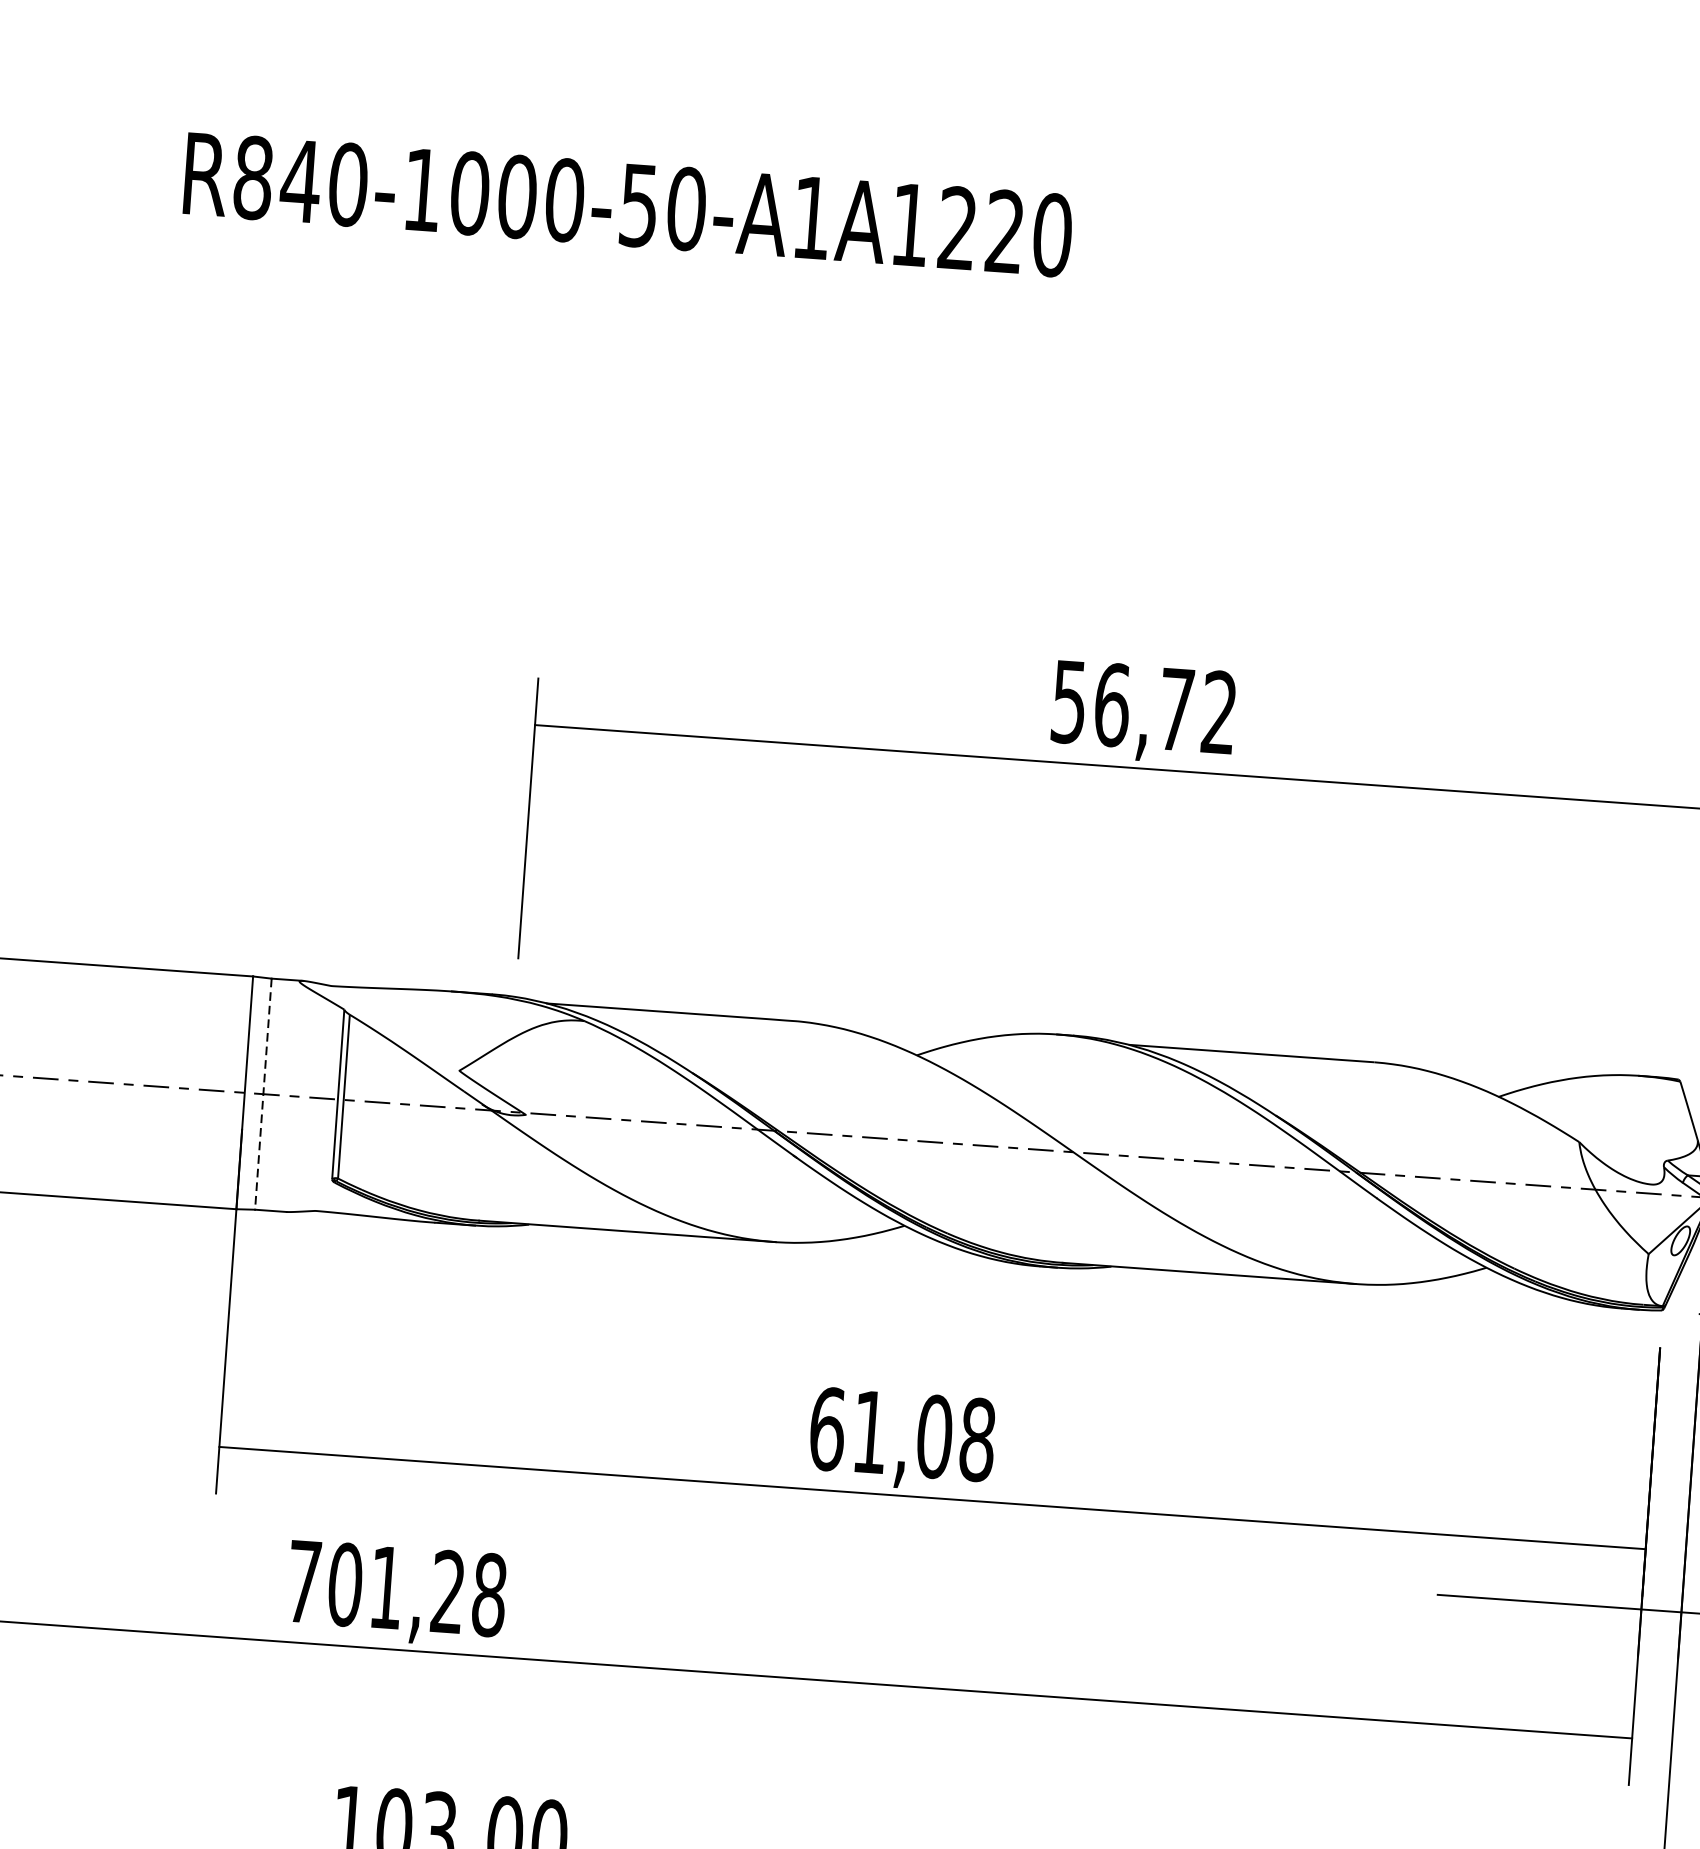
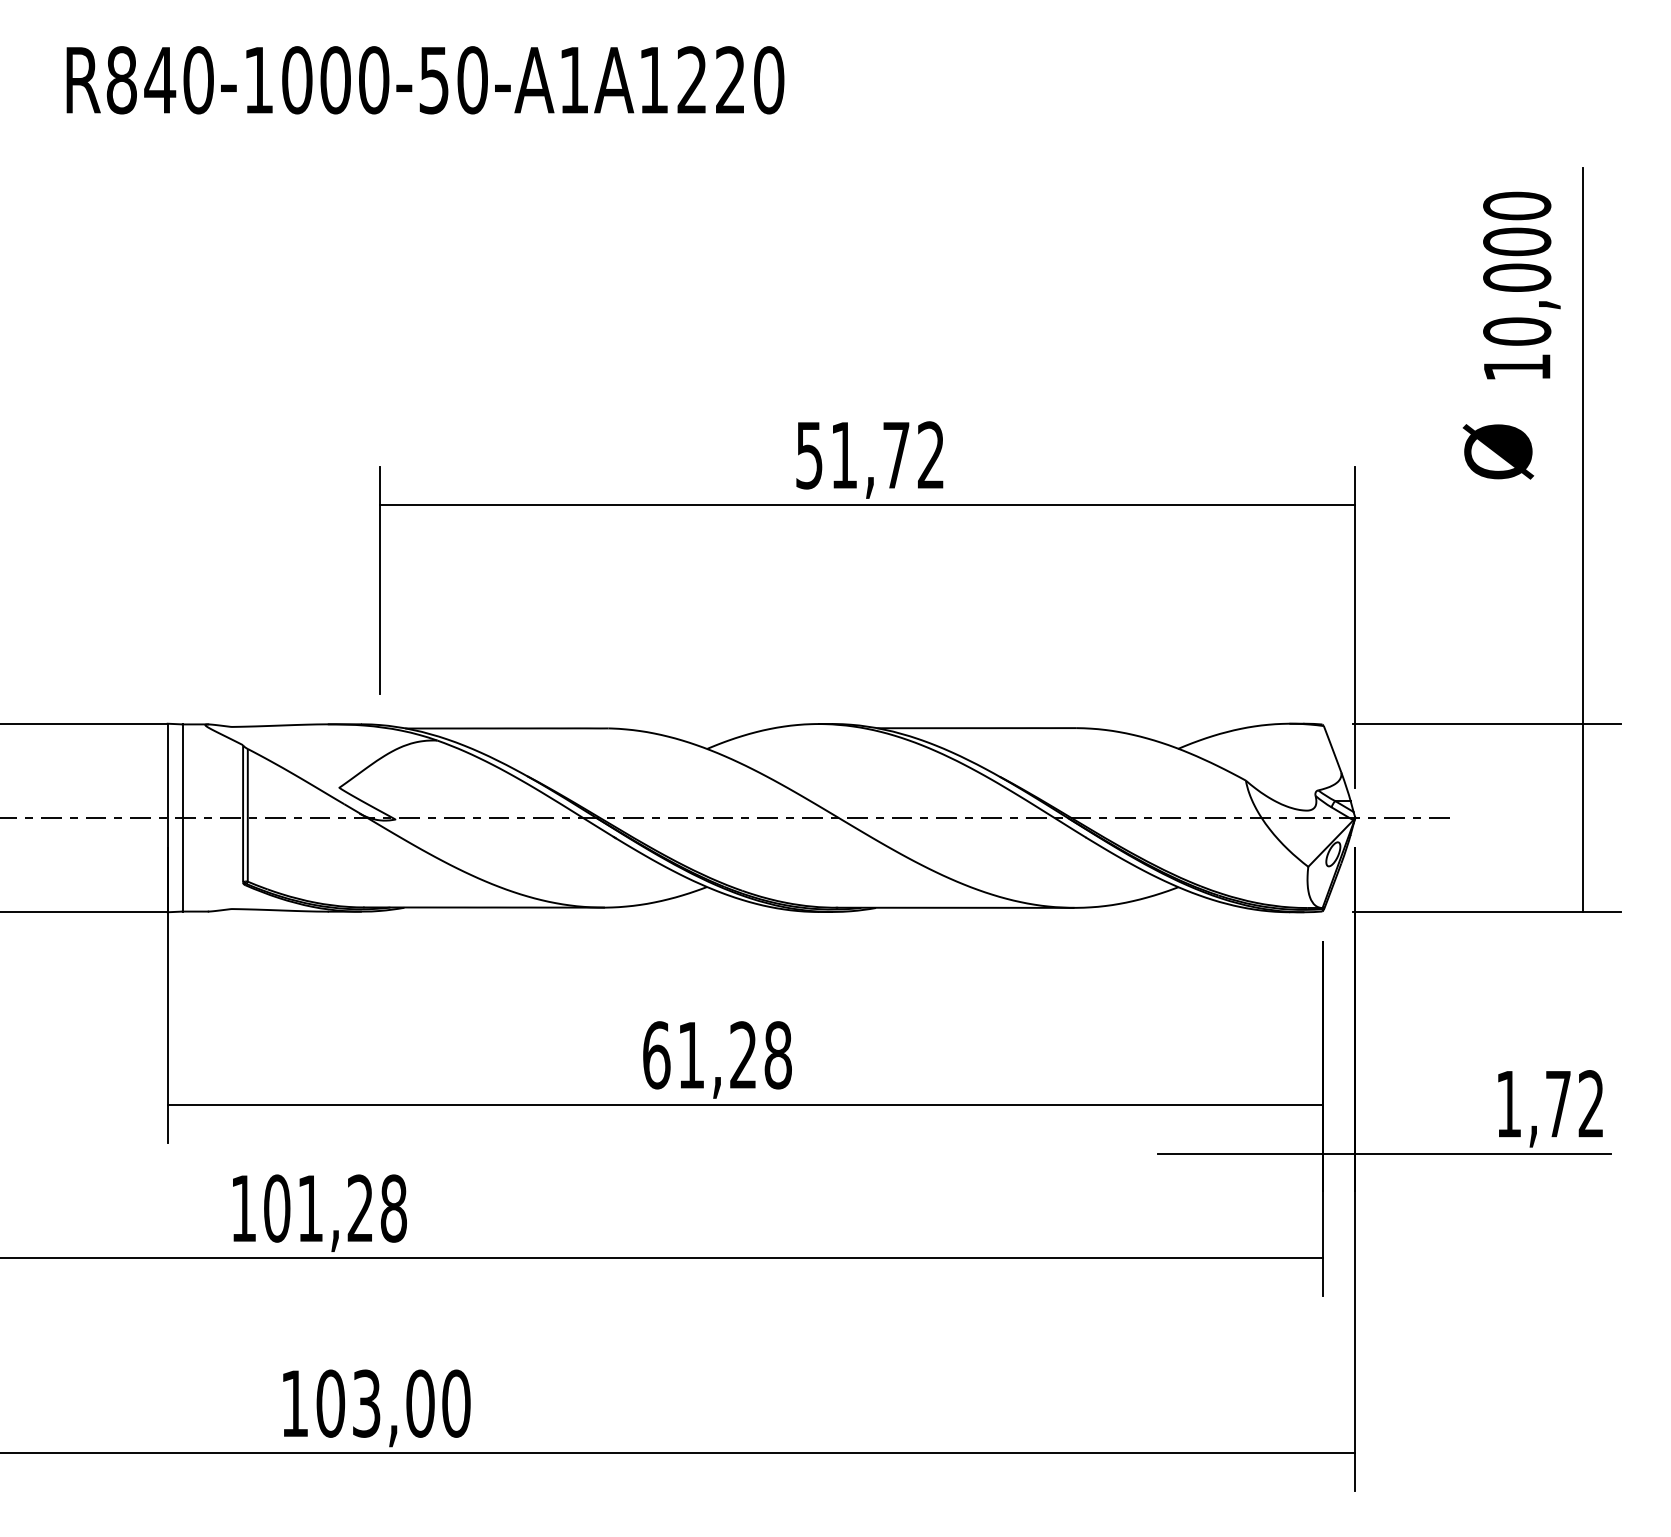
text: (1112, 705) -> (844, 455), 56,72 -> 51,72
line: (263, 1094) -> (182, 818), dashed -> solid
text: (934, 1437) -> (743, 1055), 61,08 -> 61,28
text: (303, 1581) -> (243, 1208), 701,28 -> 101,28

